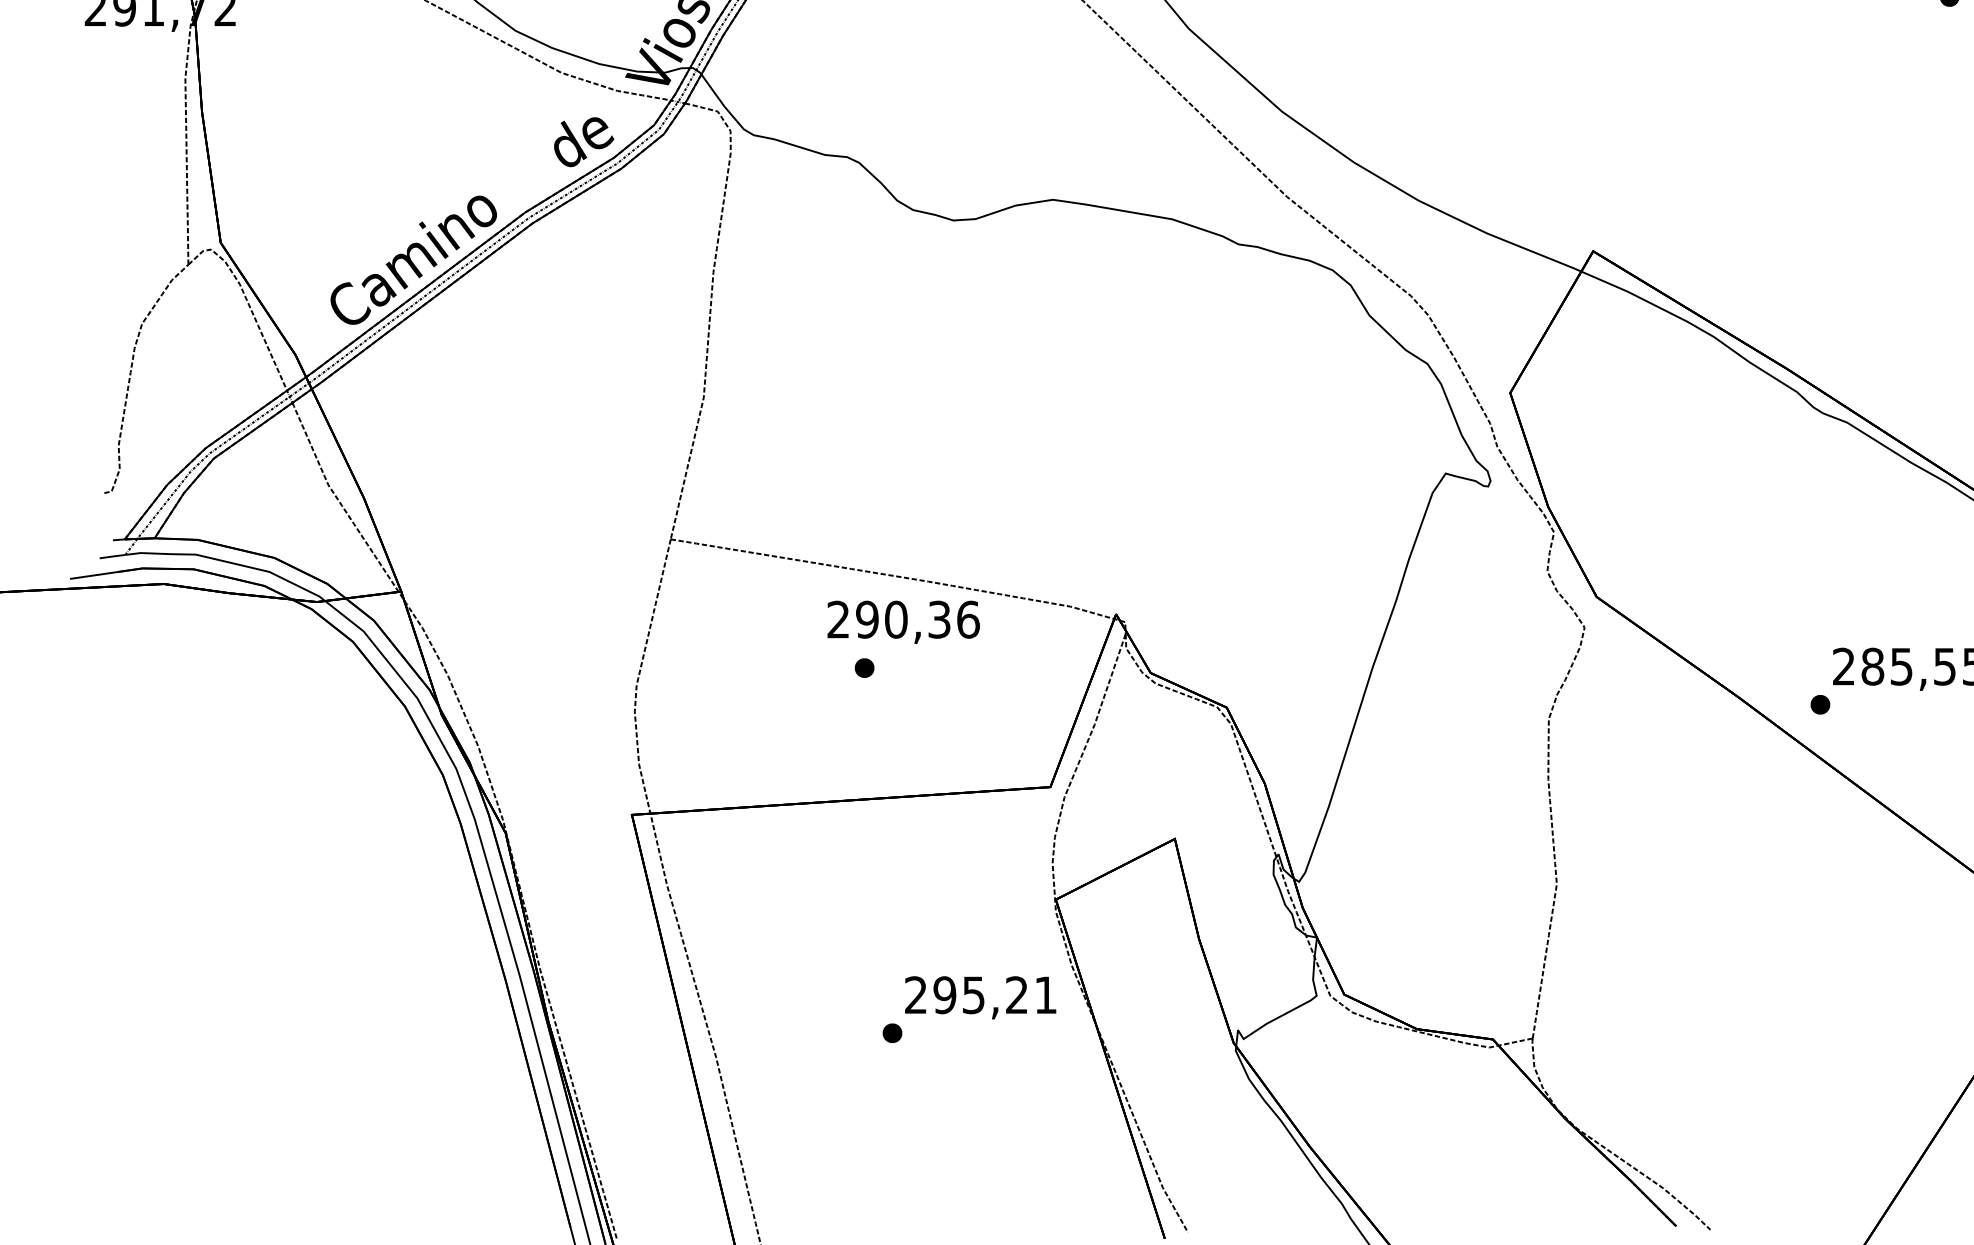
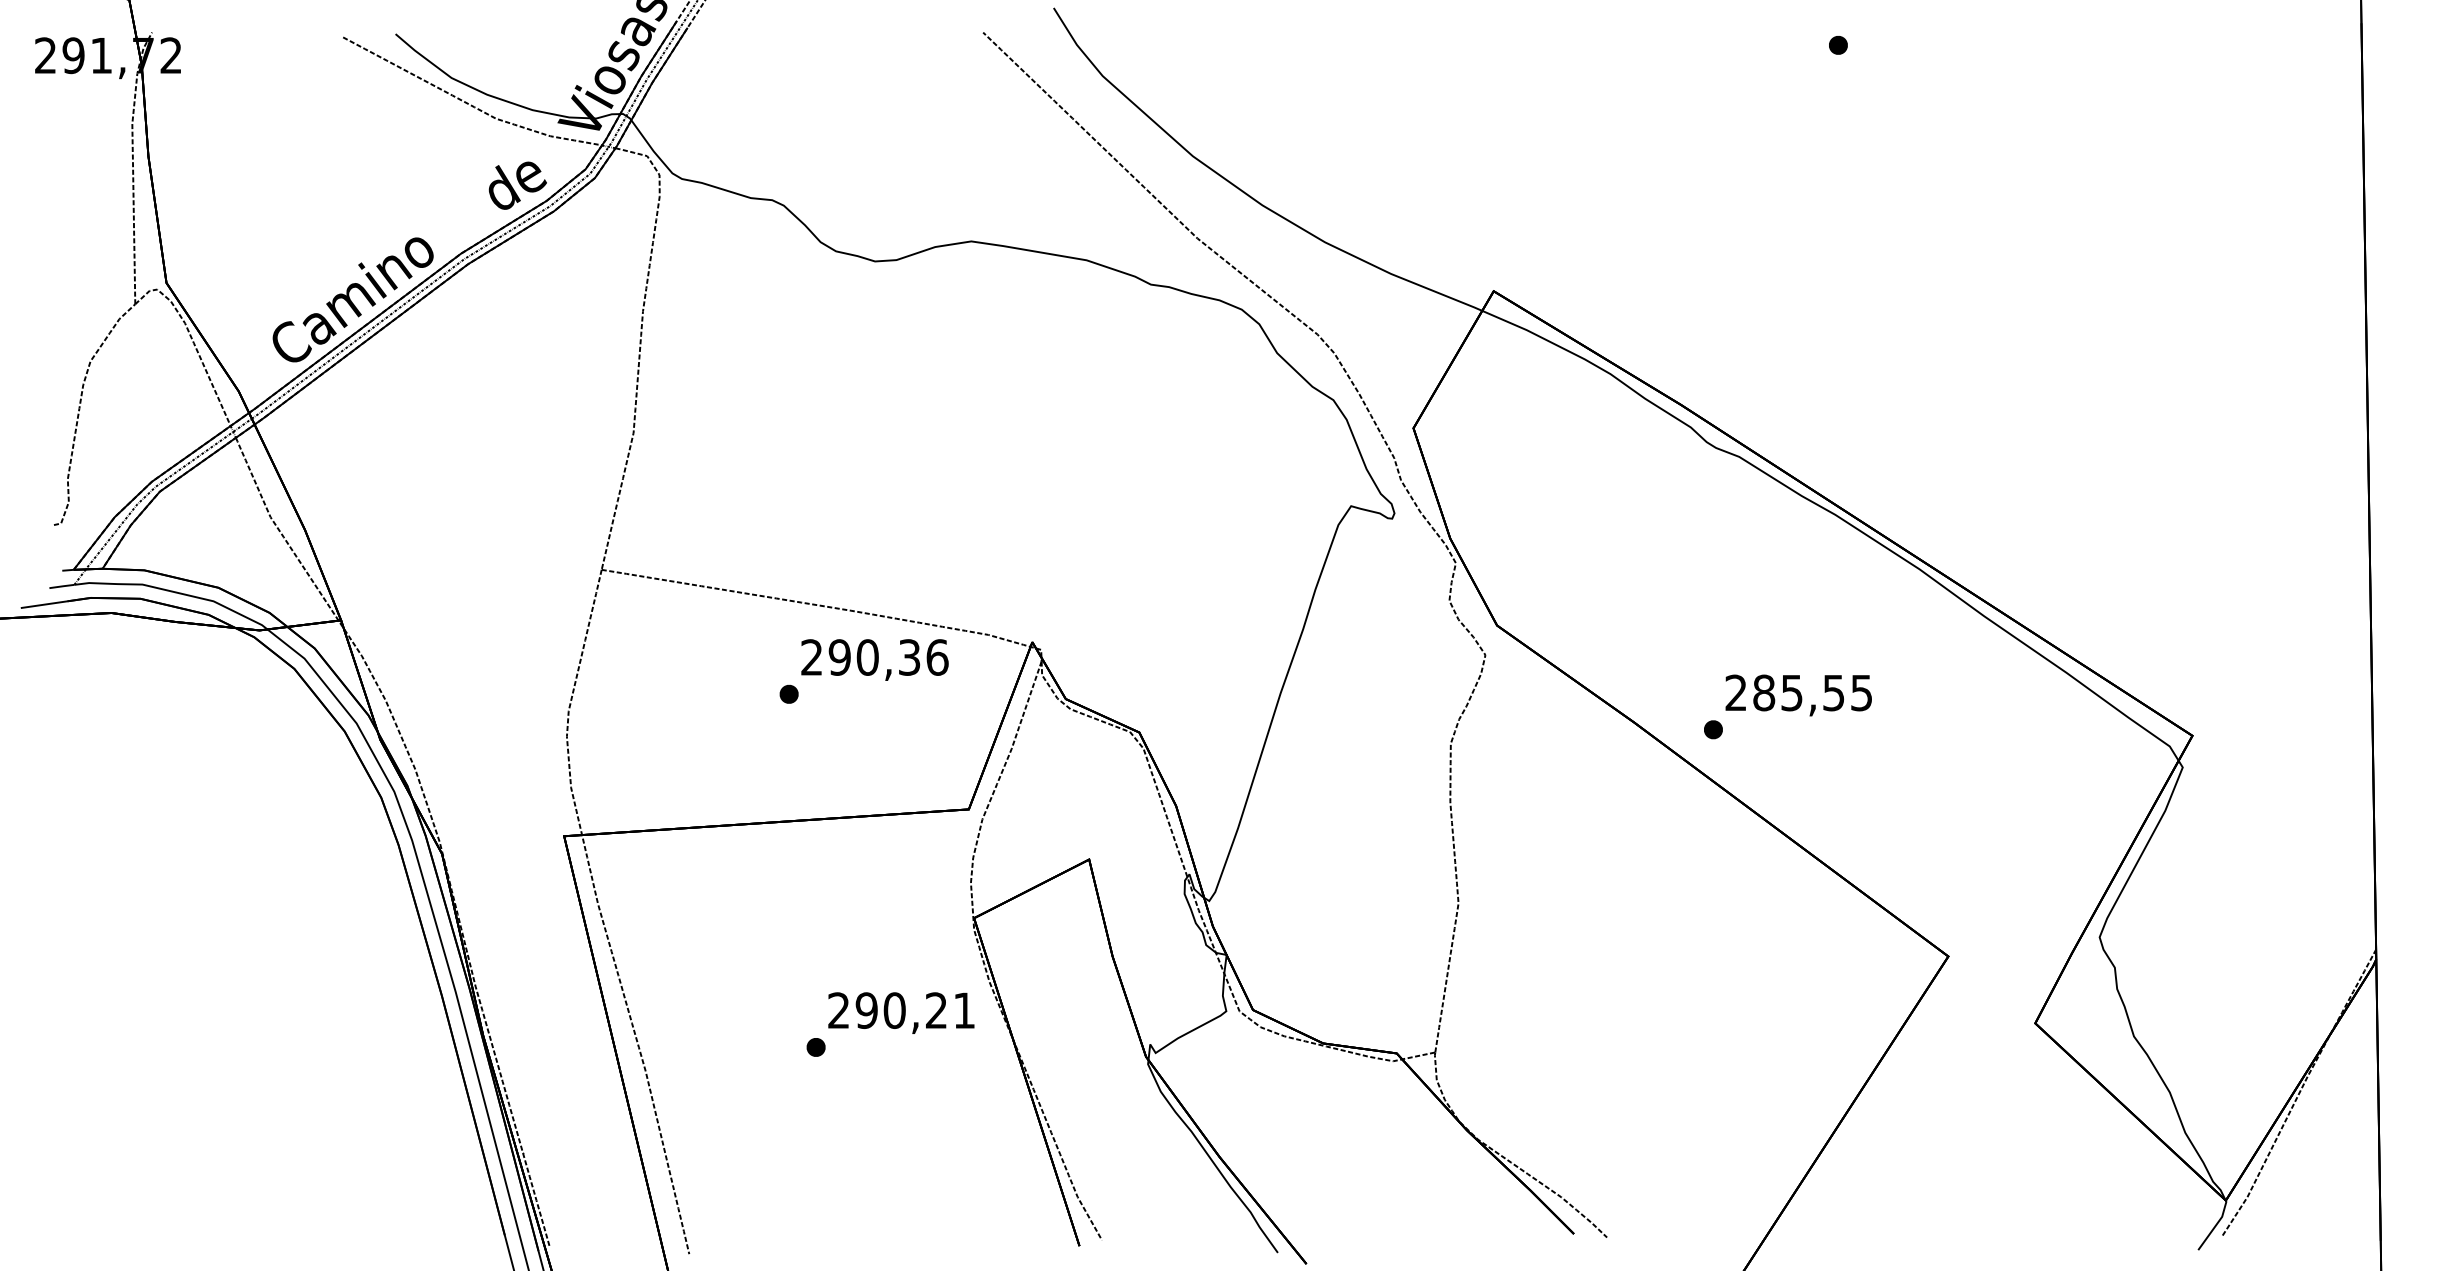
text: (903, 621) -> (874, 659), moved
text: (973, 995) -> (894, 1010), 295,21 -> 290,21

